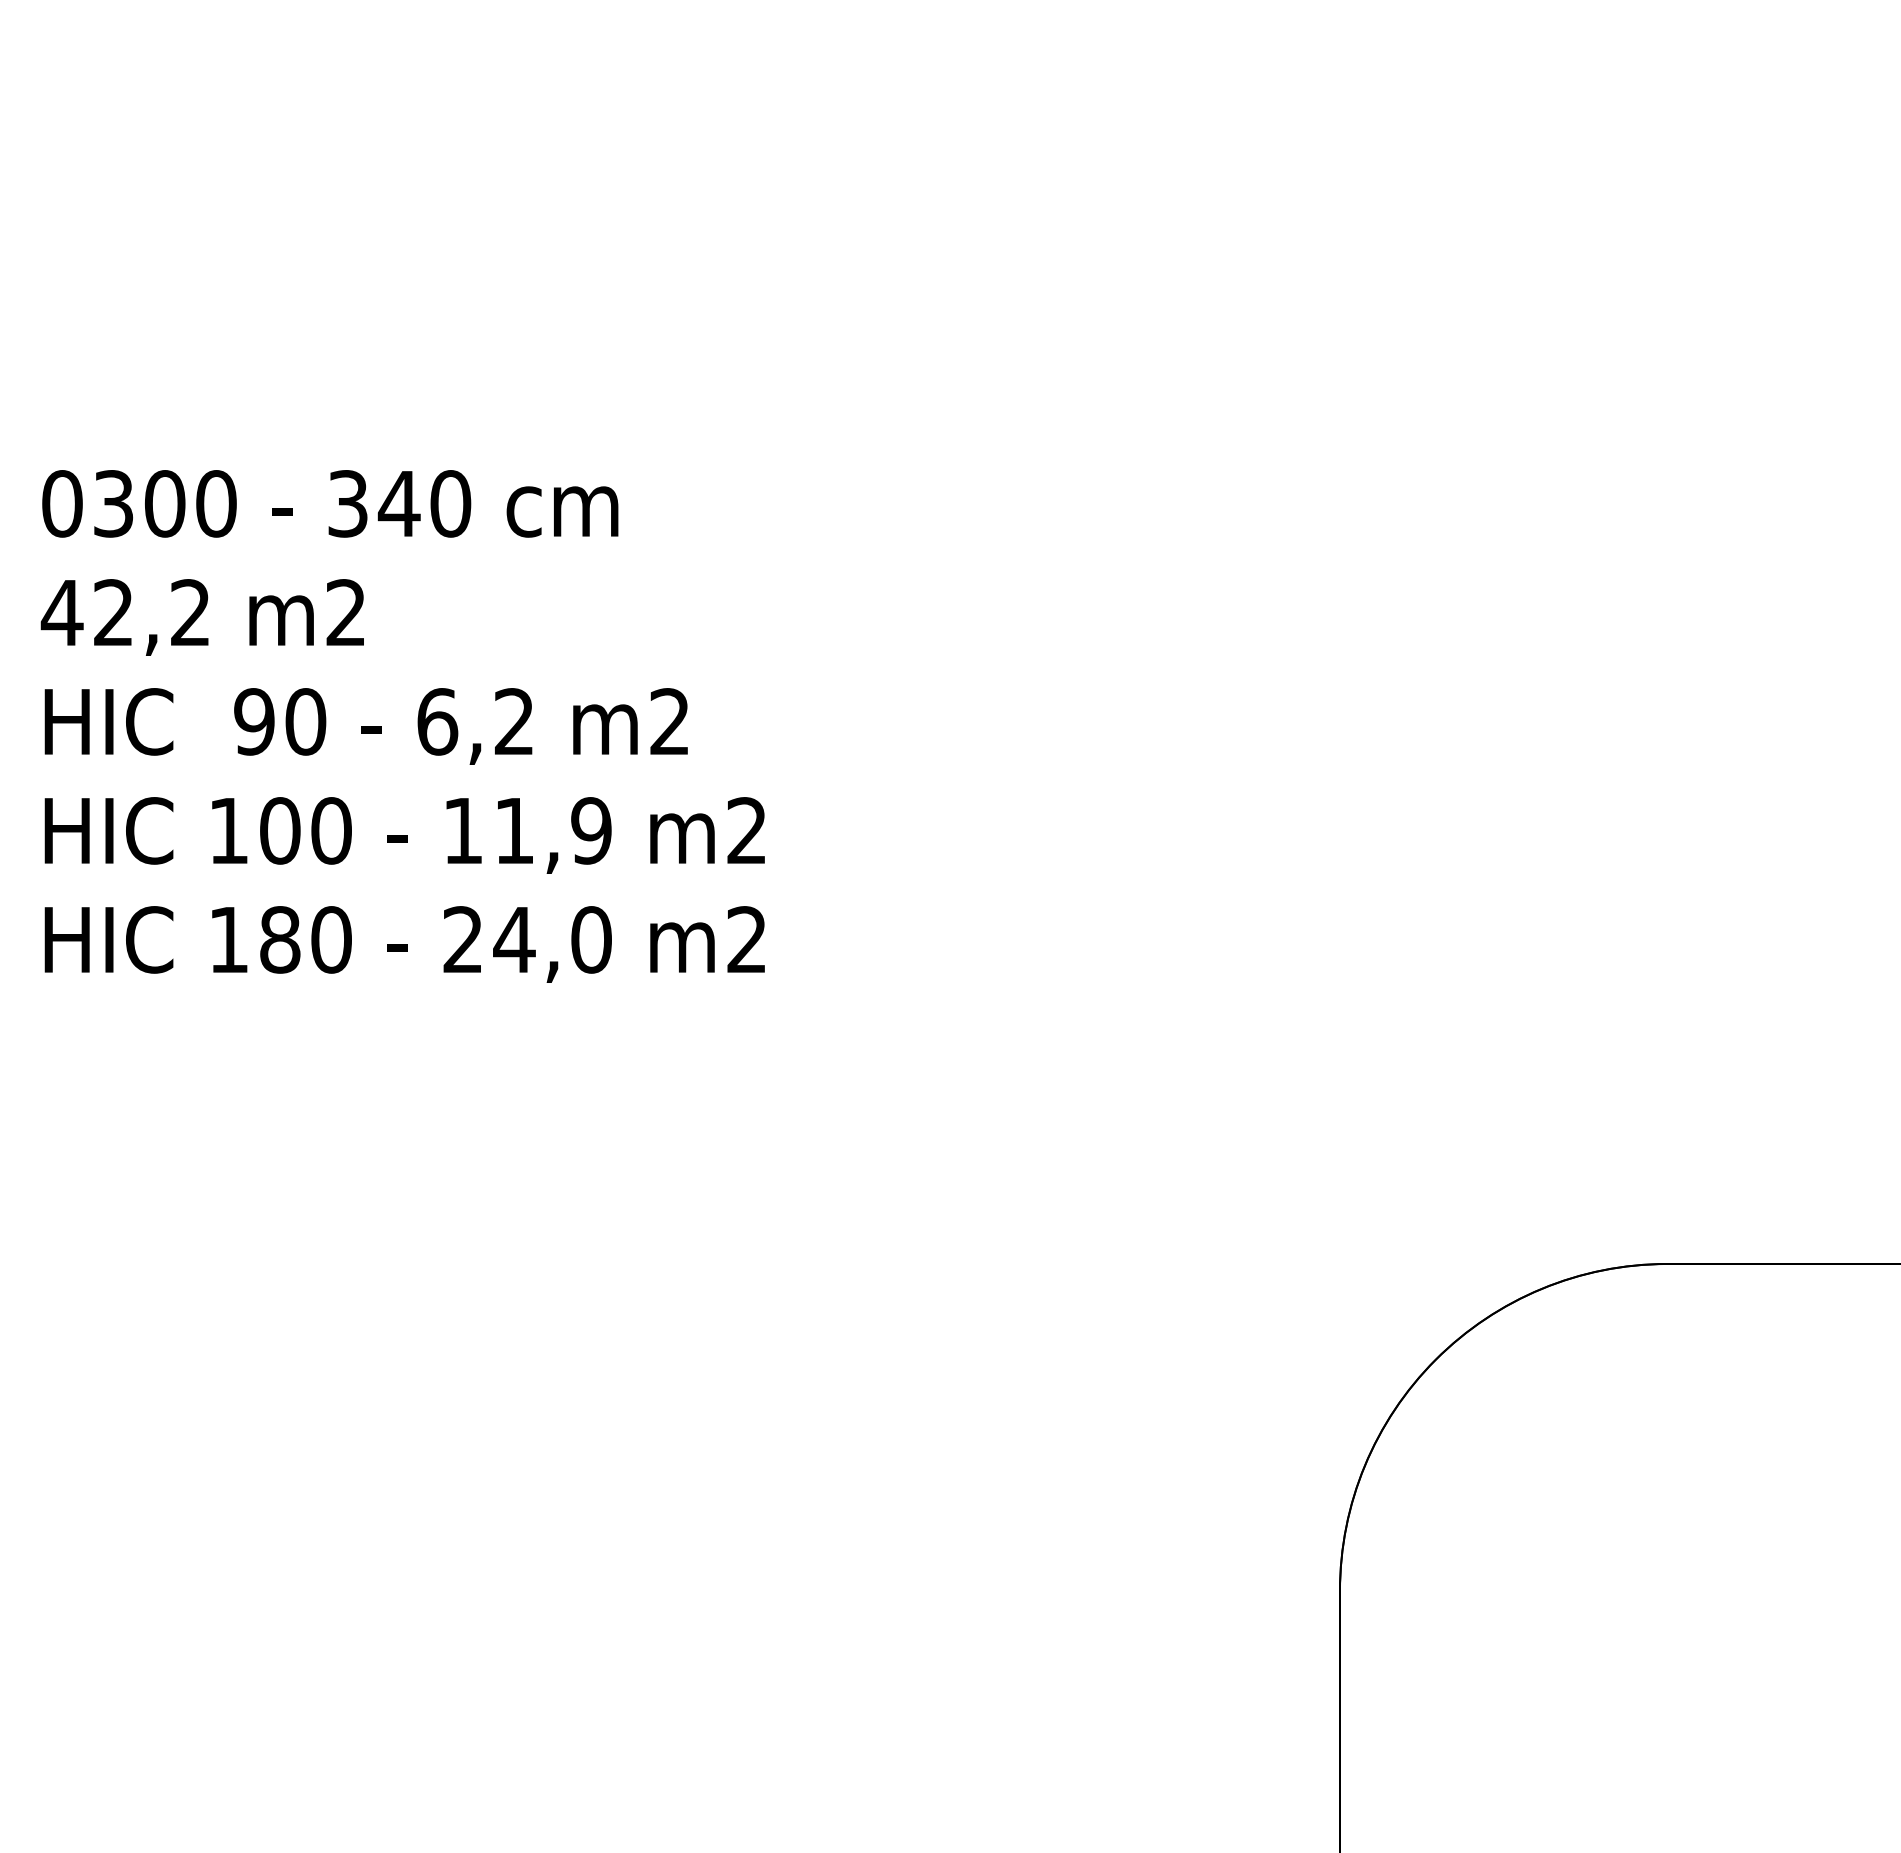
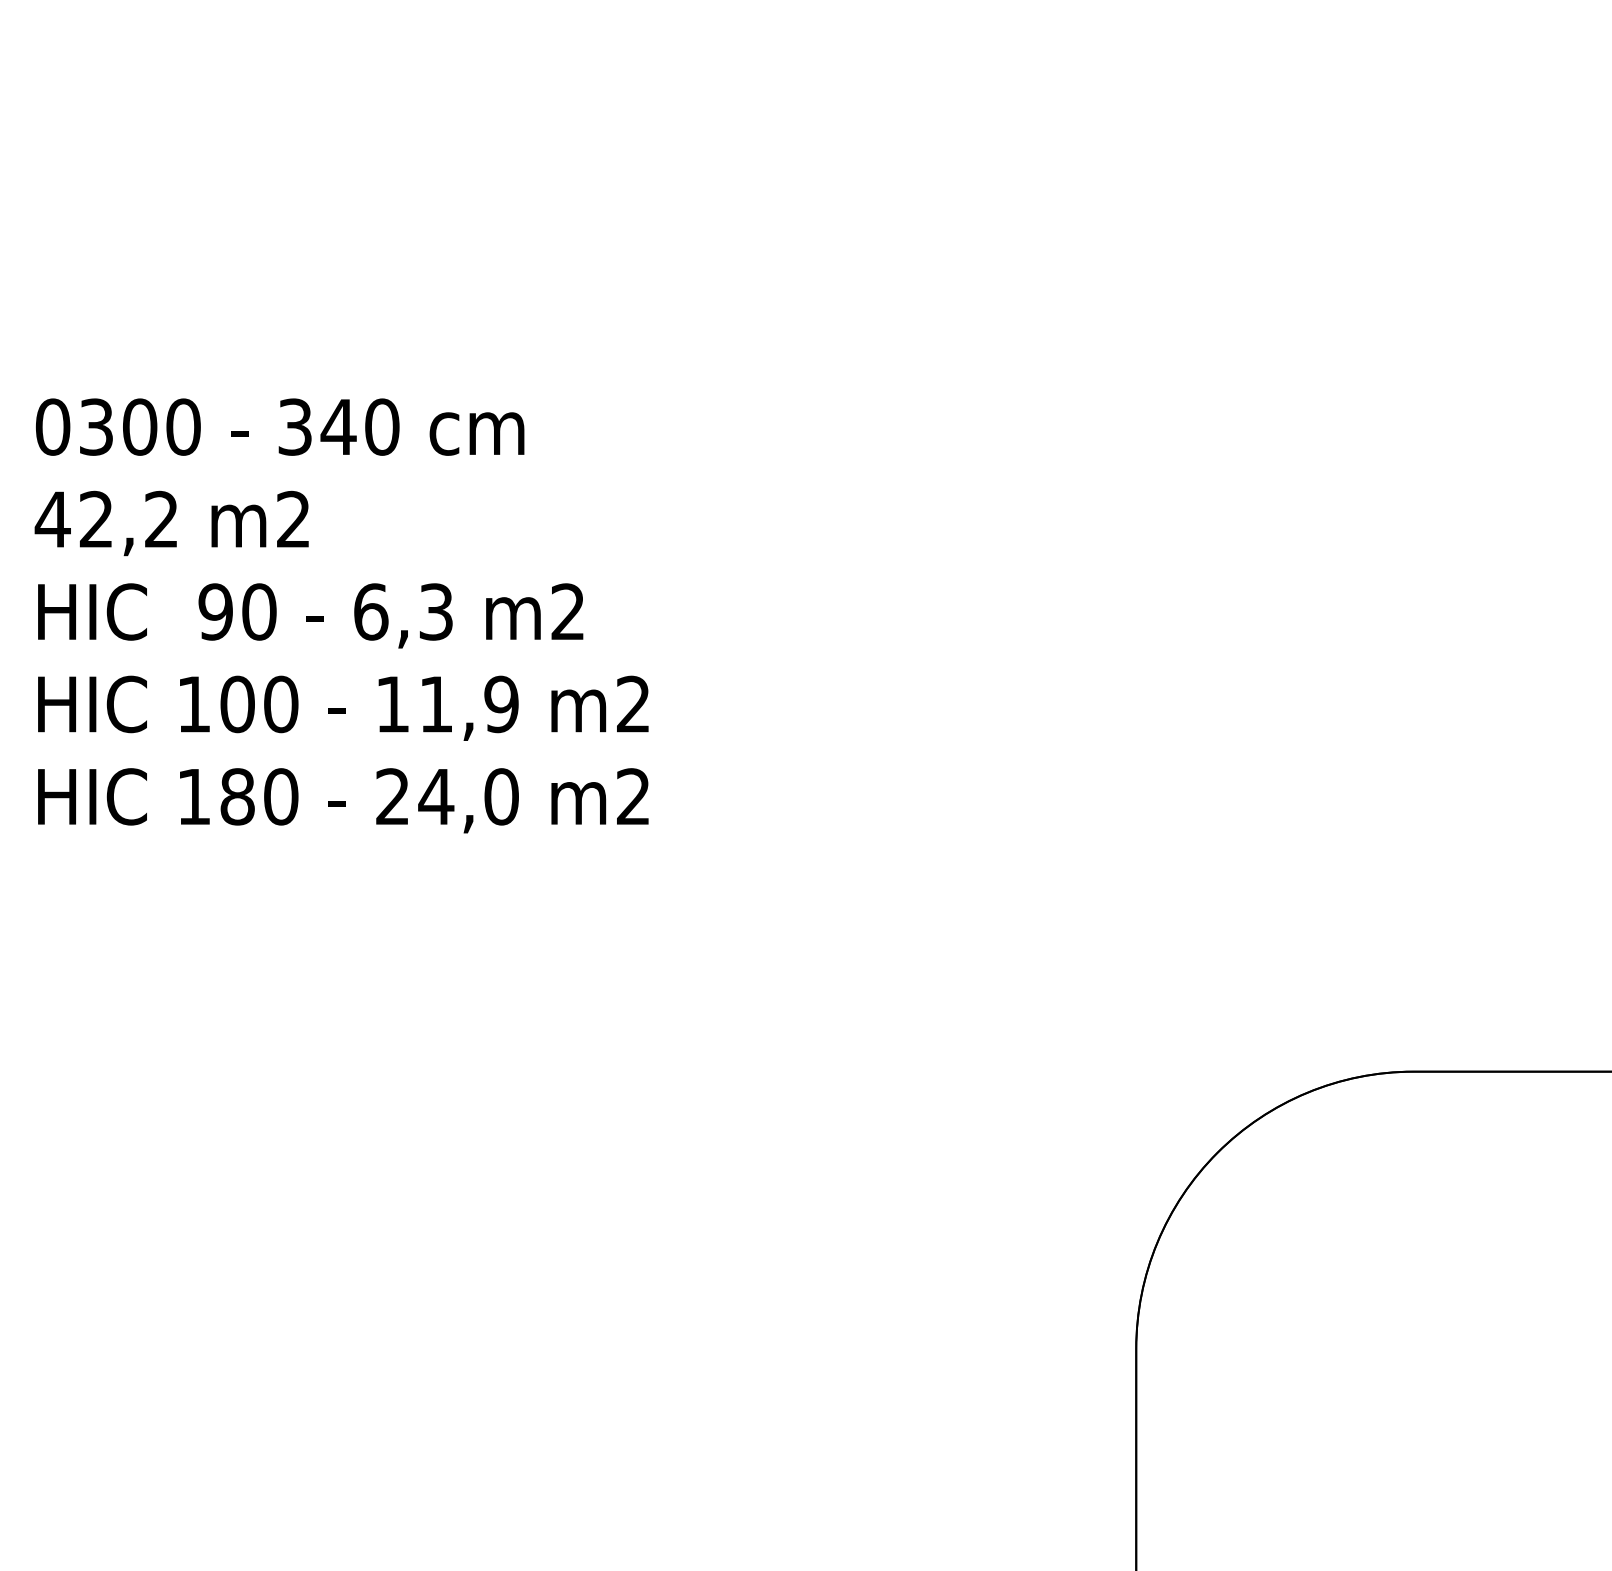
text: (513, 721) -> (435, 611), 6,2 -> 6,3

